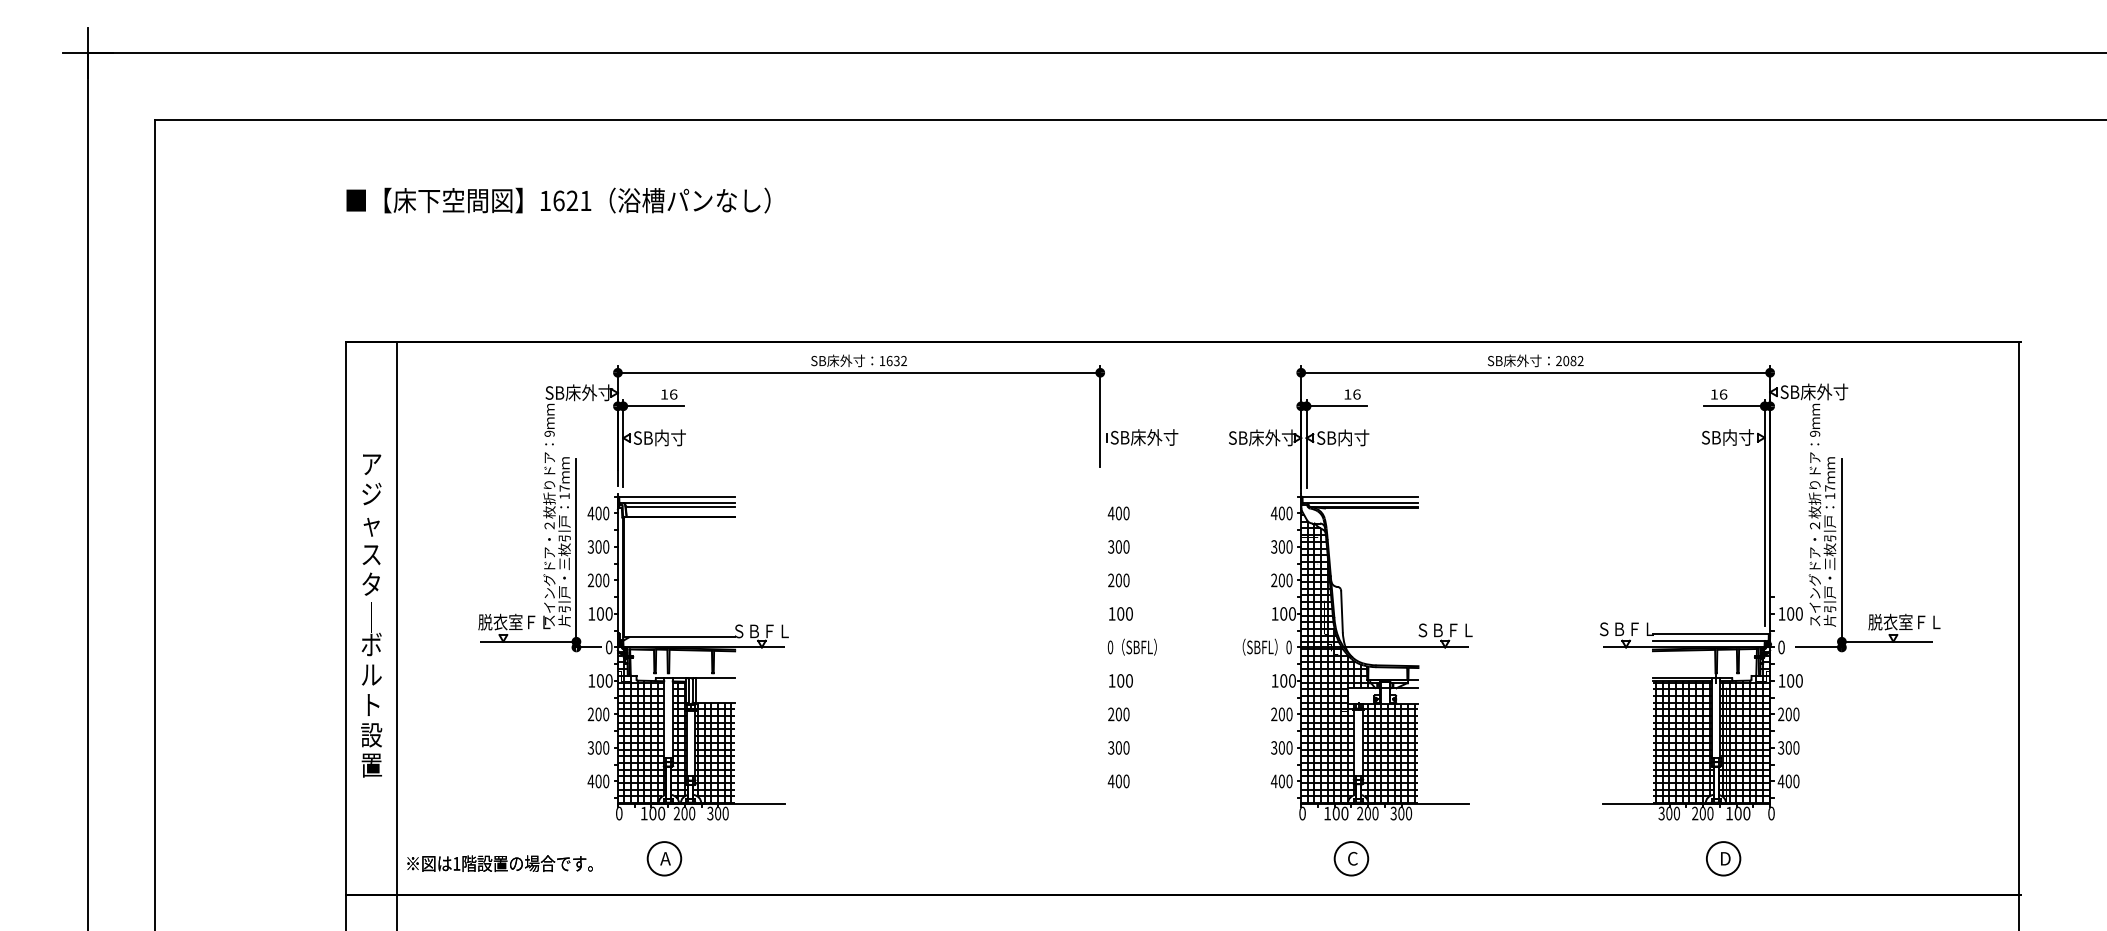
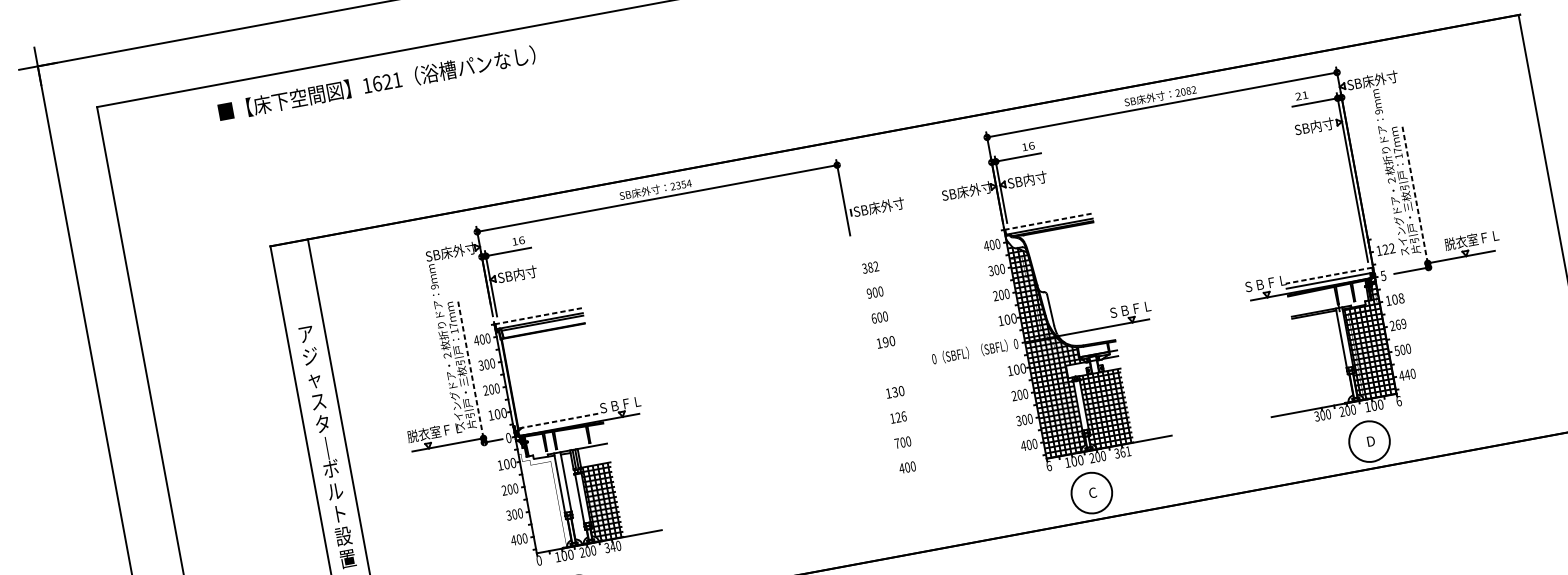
text: (558, 200) -> (376, 83), moved
text: (893, 360) -> (681, 184), 1632 -> 2354
text: (1718, 394) -> (1301, 95), 16 -> 21
line: (677, 496) -> (538, 315), solid -> dashed
line: (1359, 496) -> (1047, 221), solid -> dashed
text: (1118, 513) -> (870, 267), 400 -> 382
text: (1111, 546) -> (869, 293), 300 -> 900
line: (576, 550) -> (470, 370), solid -> dashed
line: (1841, 550) -> (1414, 195), solid -> dashed
text: (1111, 580) -> (874, 318), 200 -> 600
text: (1120, 613) -> (885, 342), 100 -> 190
text: (1794, 613) -> (1388, 248), 100 -> 122
line: (1710, 634) -> (1328, 276), solid -> dashed
line: (680, 637) -> (560, 420), solid -> dashed
text: (1131, 646) -> (949, 355), moved
text: (1781, 647) -> (1383, 275), 0 -> 5
text: (1120, 680) -> (894, 392), 100 -> 130
text: (1798, 680) -> (1400, 298), 100 -> 108
text: (1118, 714) -> (898, 417), 200 -> 126
text: (1792, 714) -> (1401, 324), 200 -> 269
hatch: (641, 729) -> (544, 494), removed
hatch: (679, 740) -> (574, 497), removed
hatch: (1682, 742) -> (1322, 360), removed
text: (1111, 747) -> (897, 443), 300 -> 700
text: (1781, 747) -> (1397, 350), 300 -> 500
text: (1788, 781) -> (1407, 374), 400 -> 440
text: (717, 813) -> (612, 546), 300 -> 340
text: (1302, 813) -> (1049, 466), 0 -> 6
text: (1405, 813) -> (1125, 451), 300 -> 361
text: (1771, 813) -> (1399, 401), 0 -> 6
circle: (1351, 858) -> (1091, 492), size x1.6
circle: (1723, 858) -> (1369, 441), size x1.6

